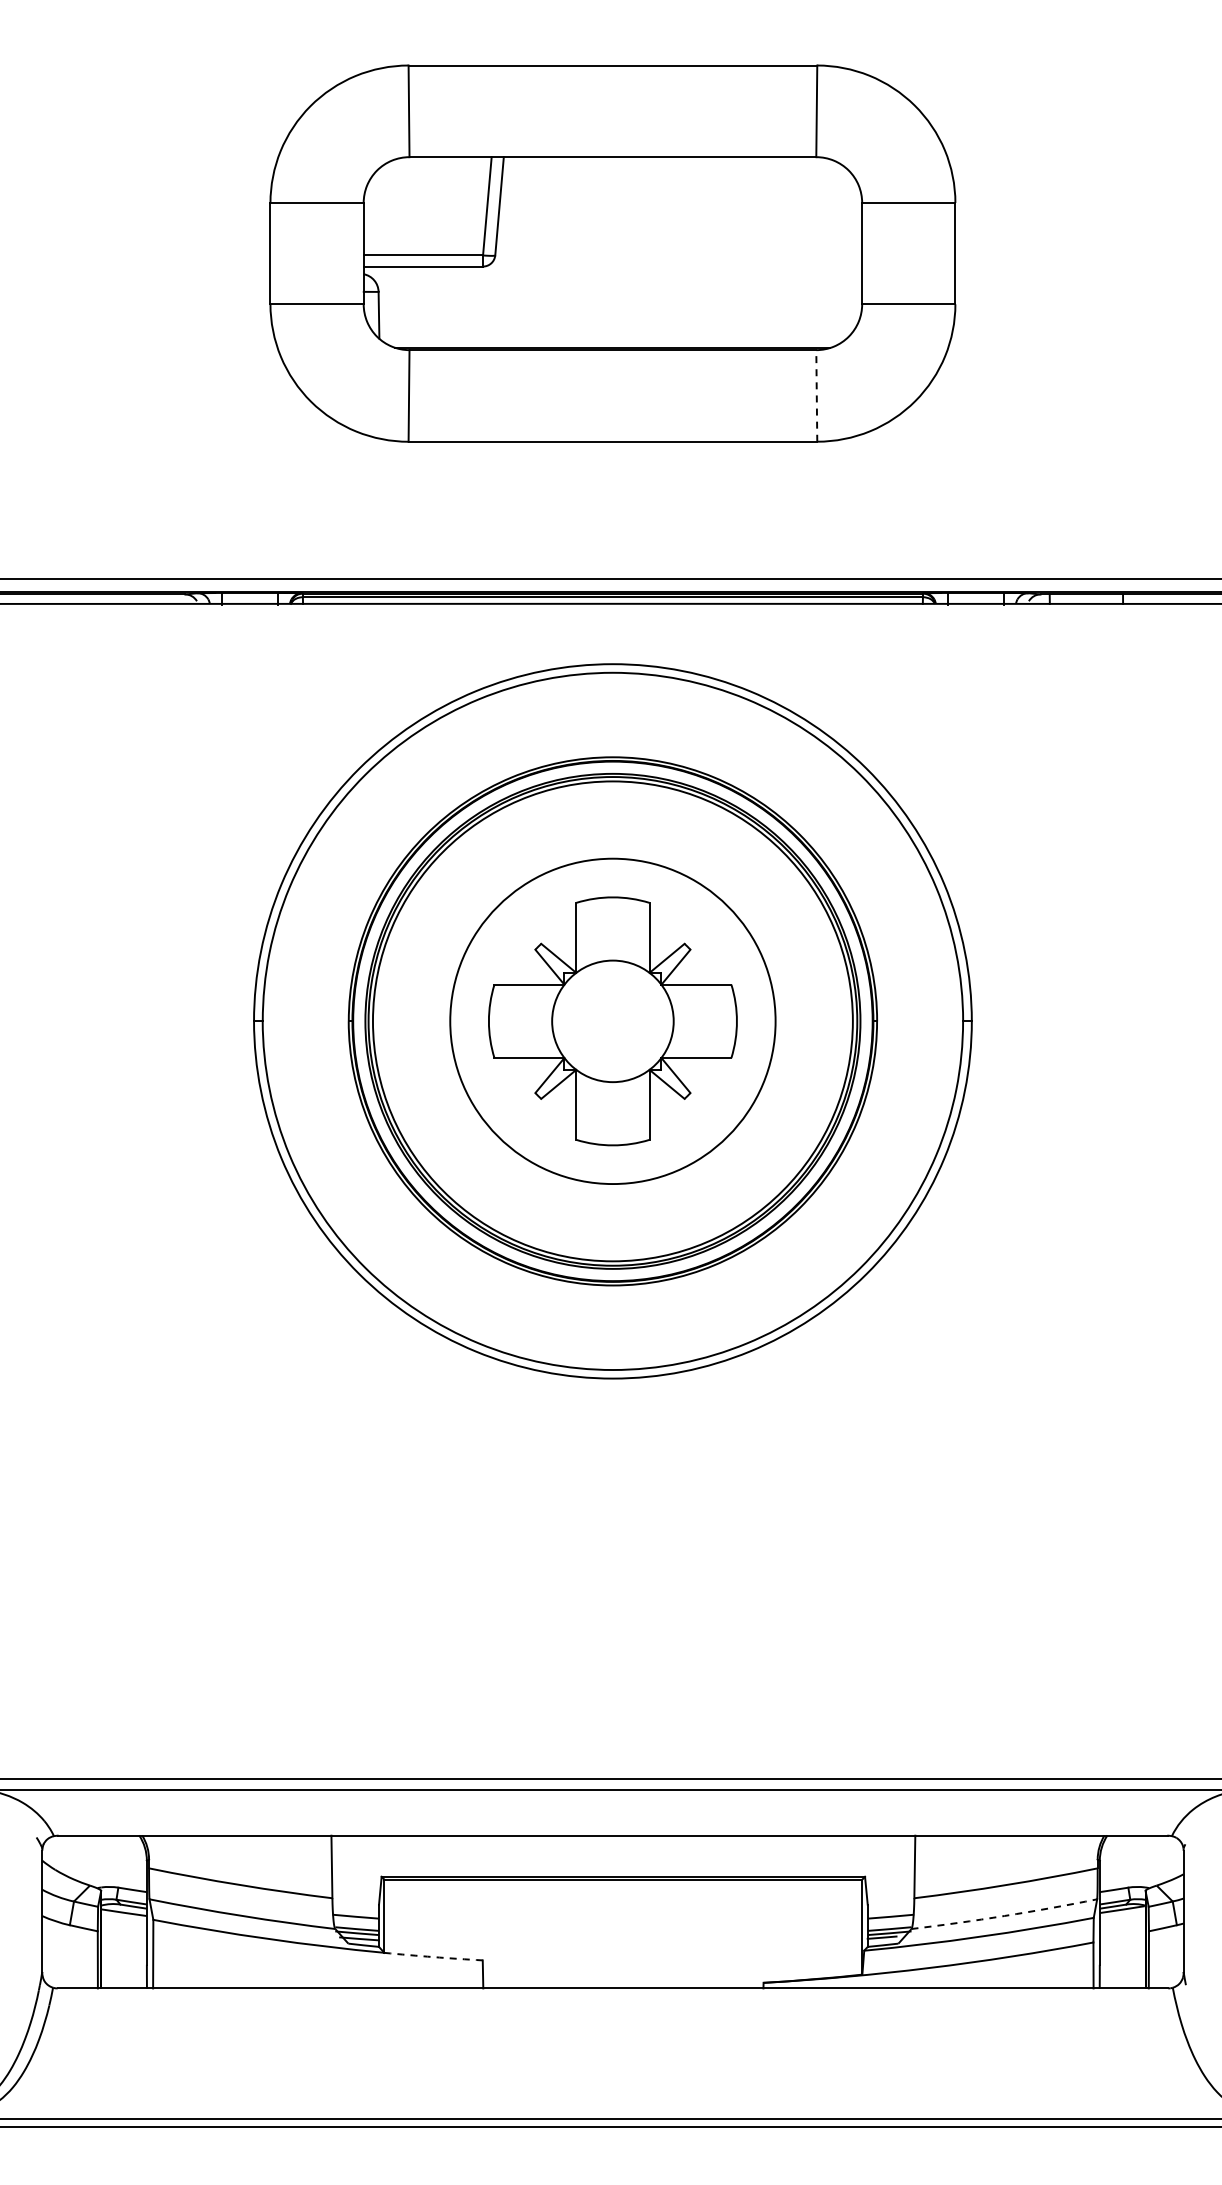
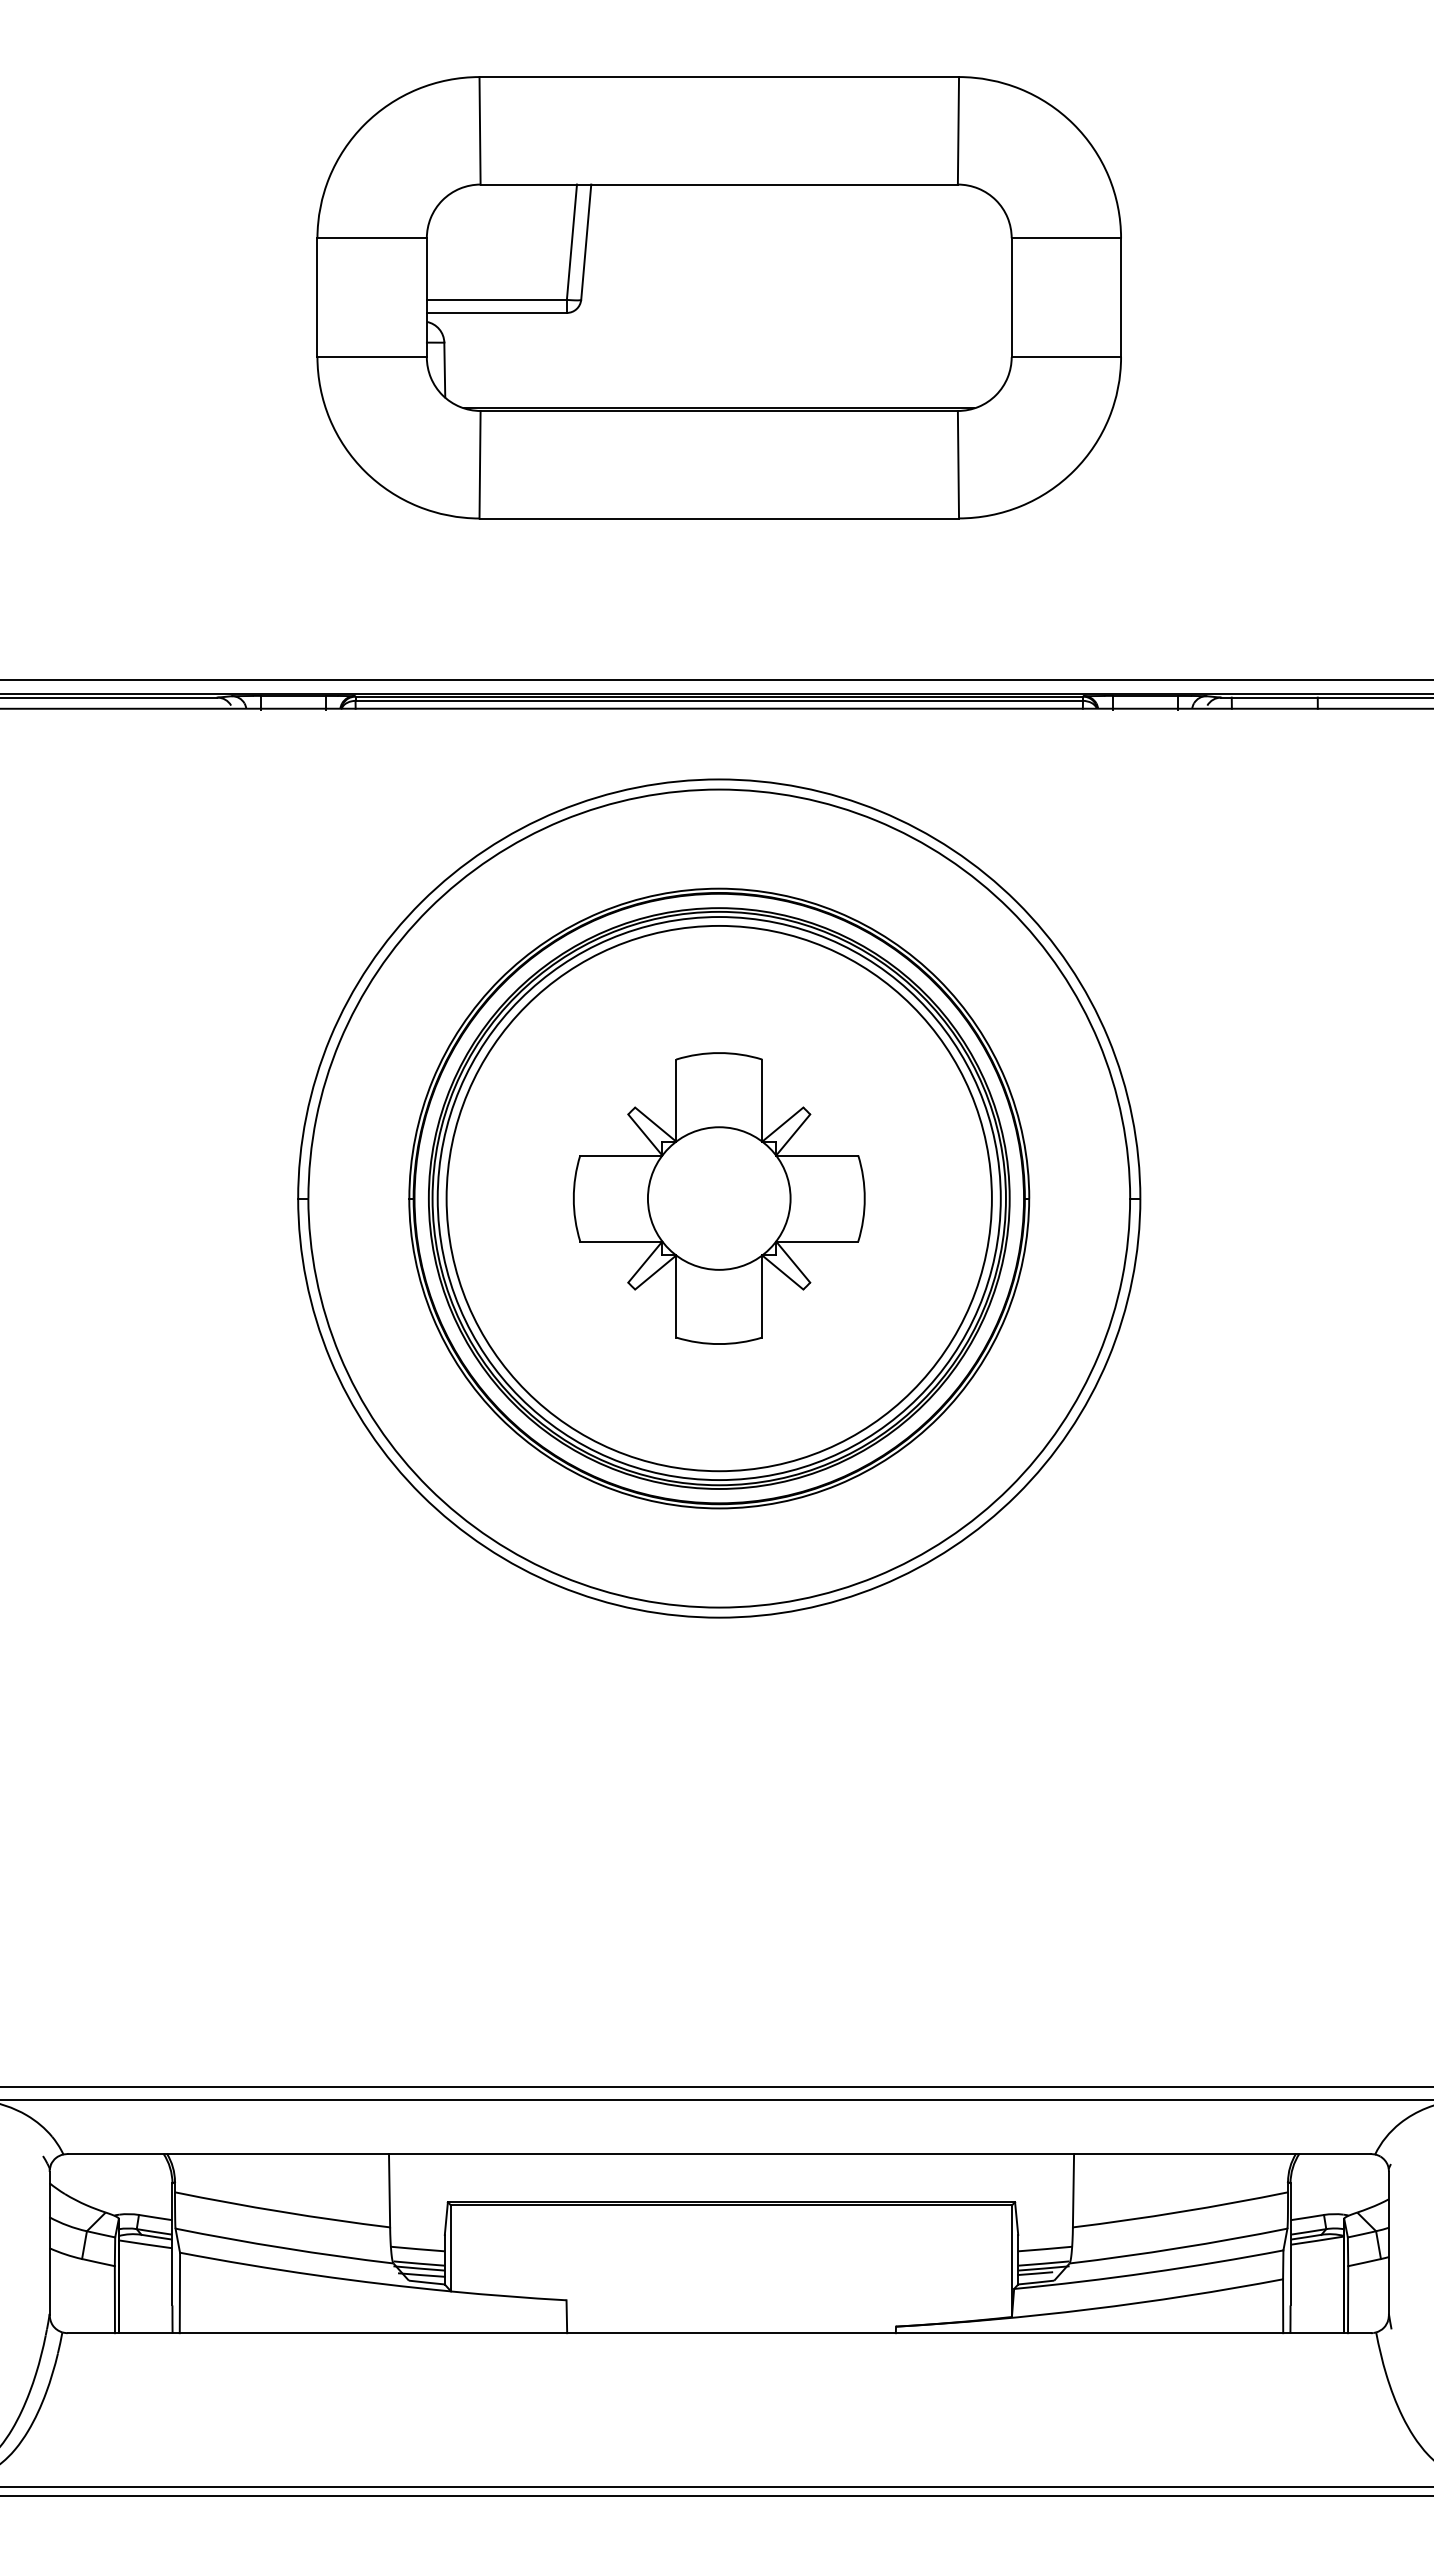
line: (816, 395) -> (958, 464), dashed -> solid
circle: (612, 1021) -> (718, 1198), size x1.43
arc: (1004, 1915) -> (1178, 2247), dashed -> solid
arc: (433, 1957) -> (508, 2296), dashed -> solid

